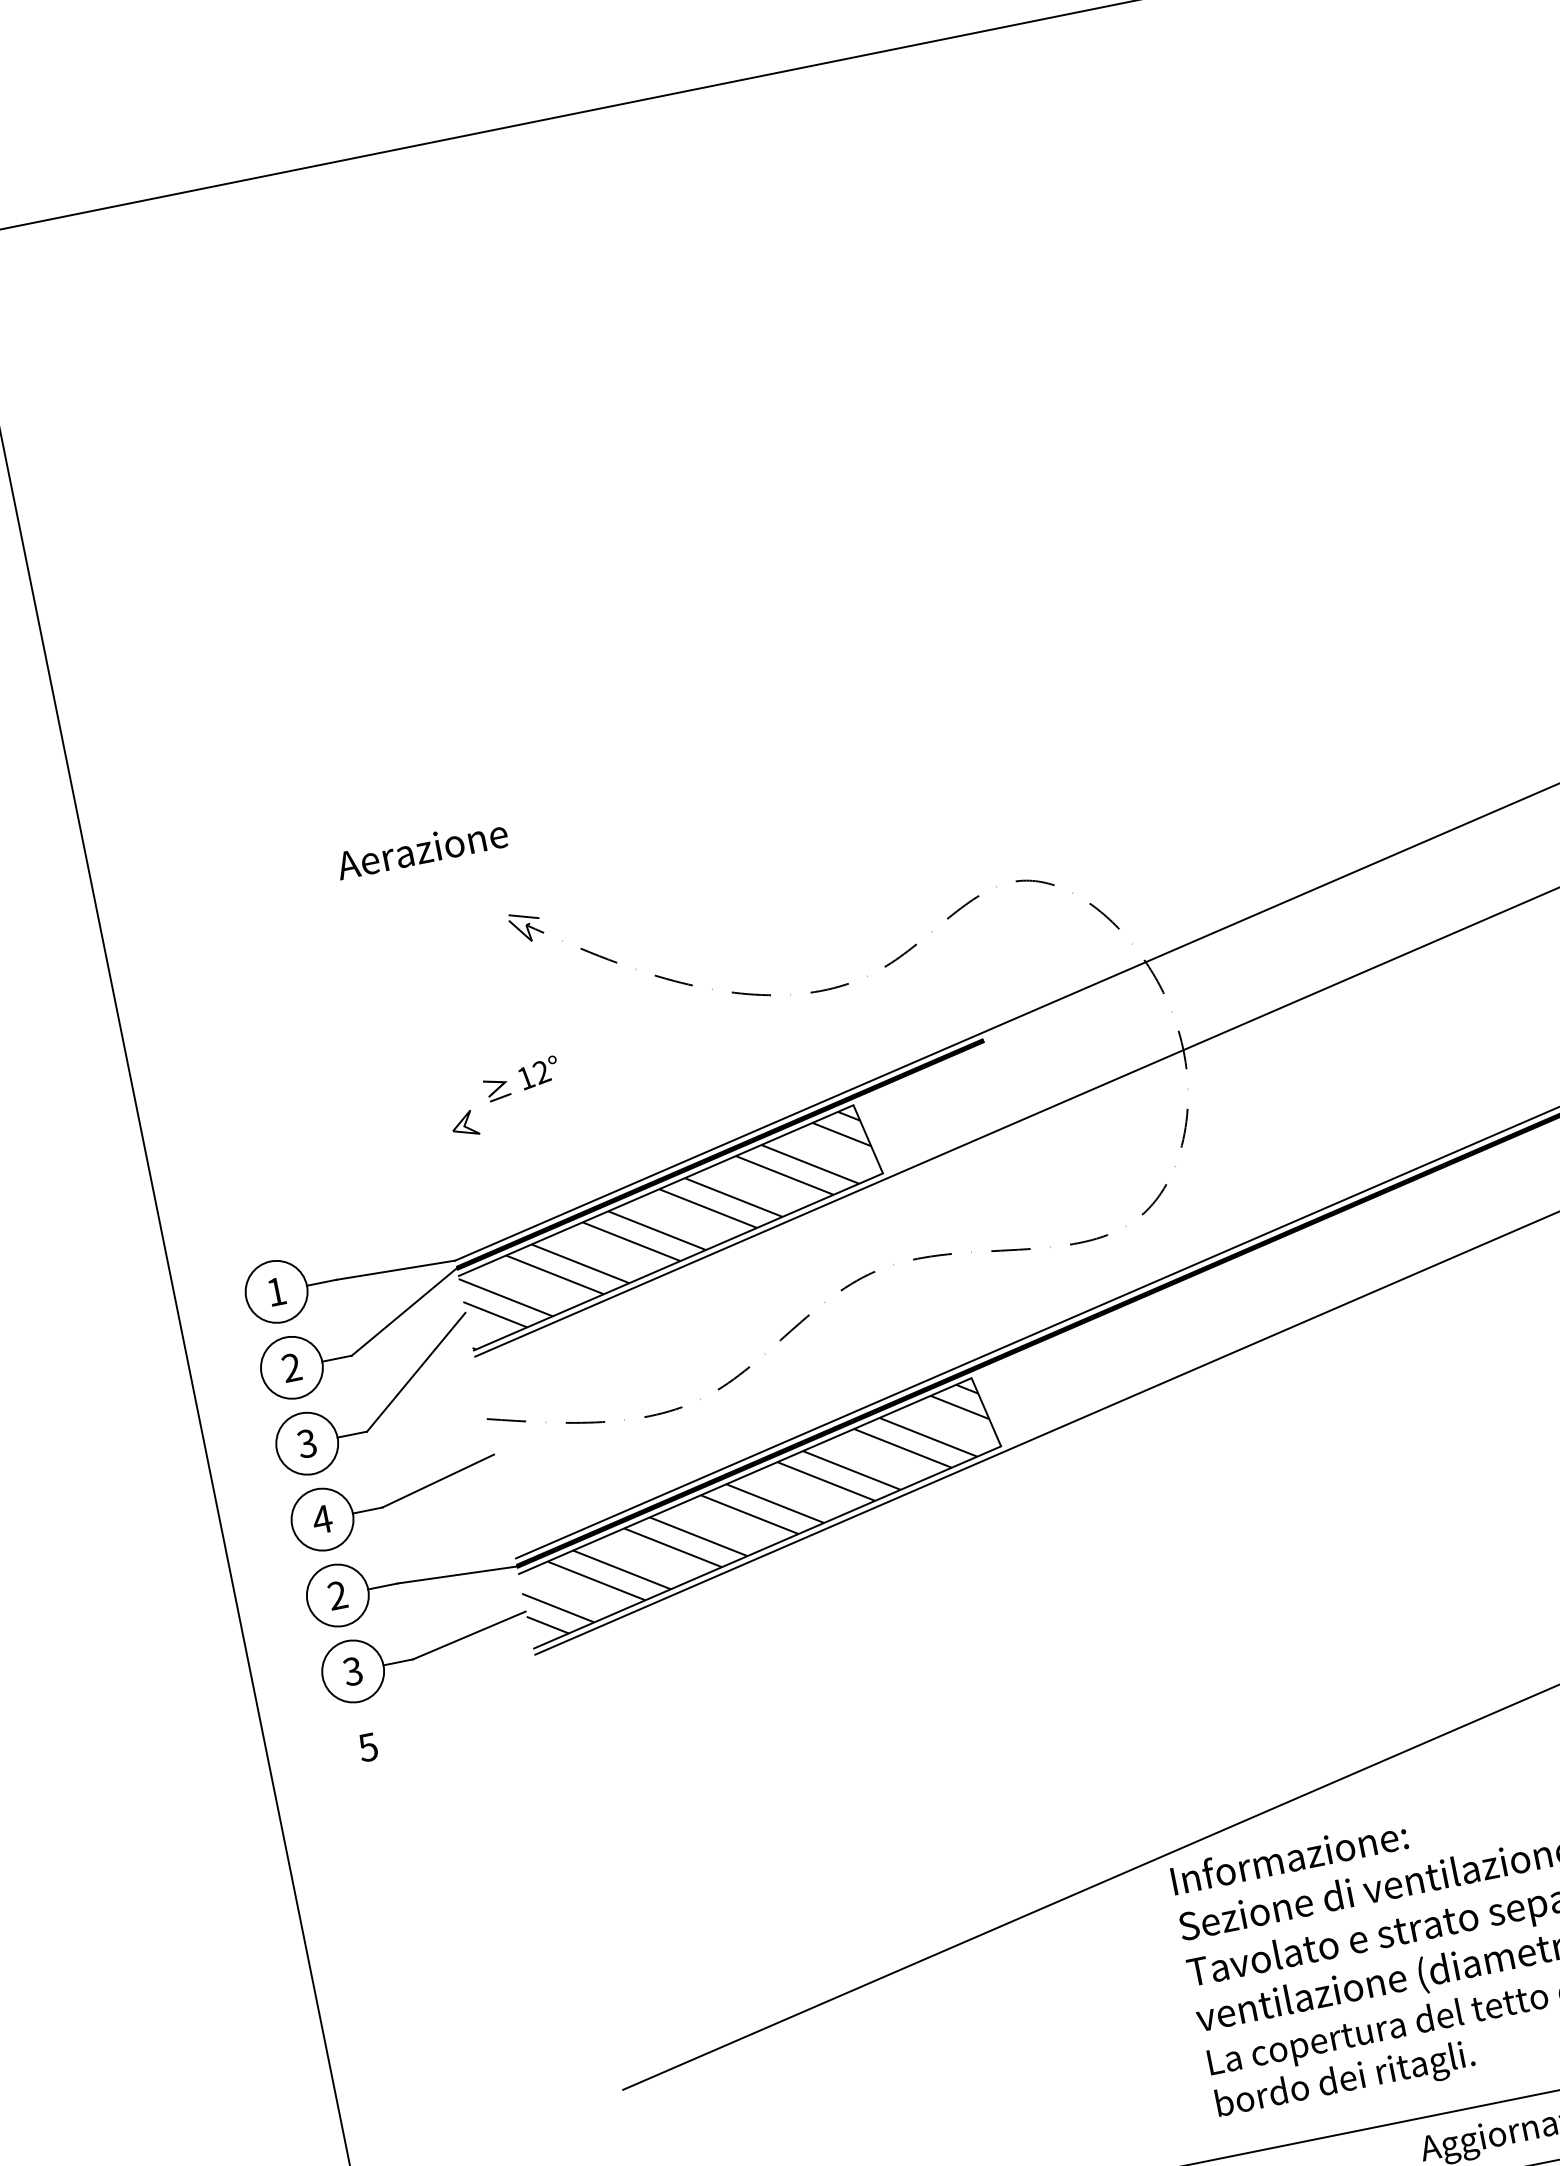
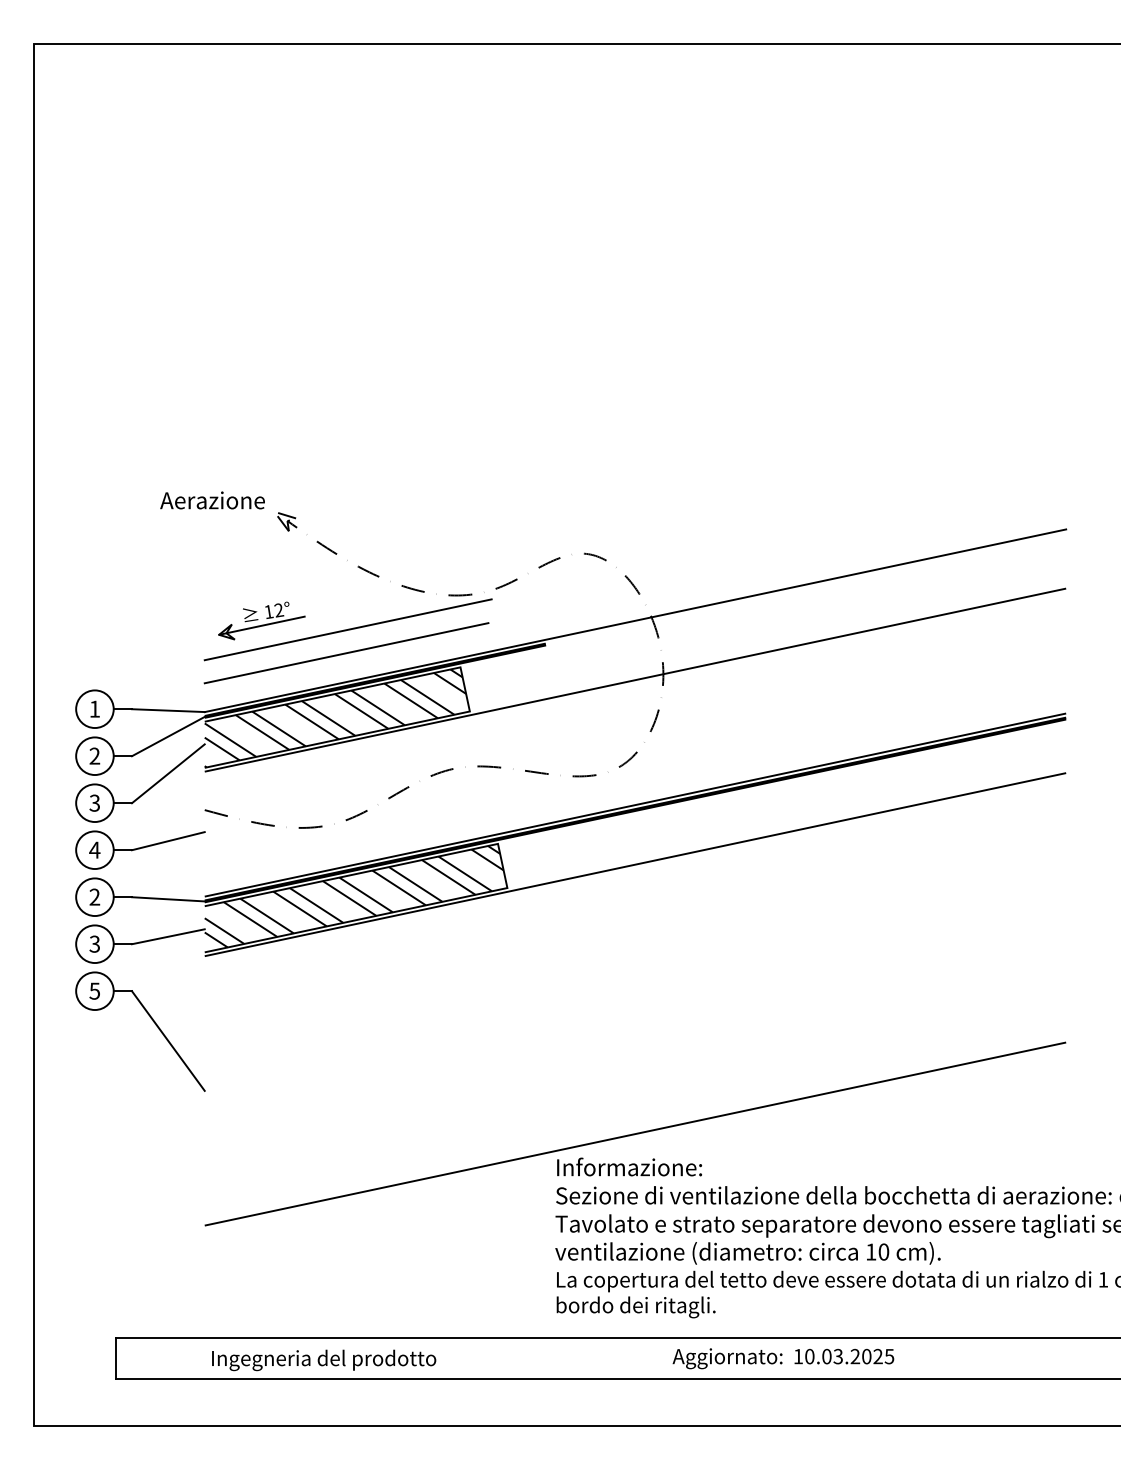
text: (422, 849) -> (212, 500), moved
line: (658, 1080) -> (347, 629), added
line: (518, 1102) -> (261, 625), added
line: (664, 1119) -> (346, 653), added
part: (471, 1777) -> (152, 1021), added

